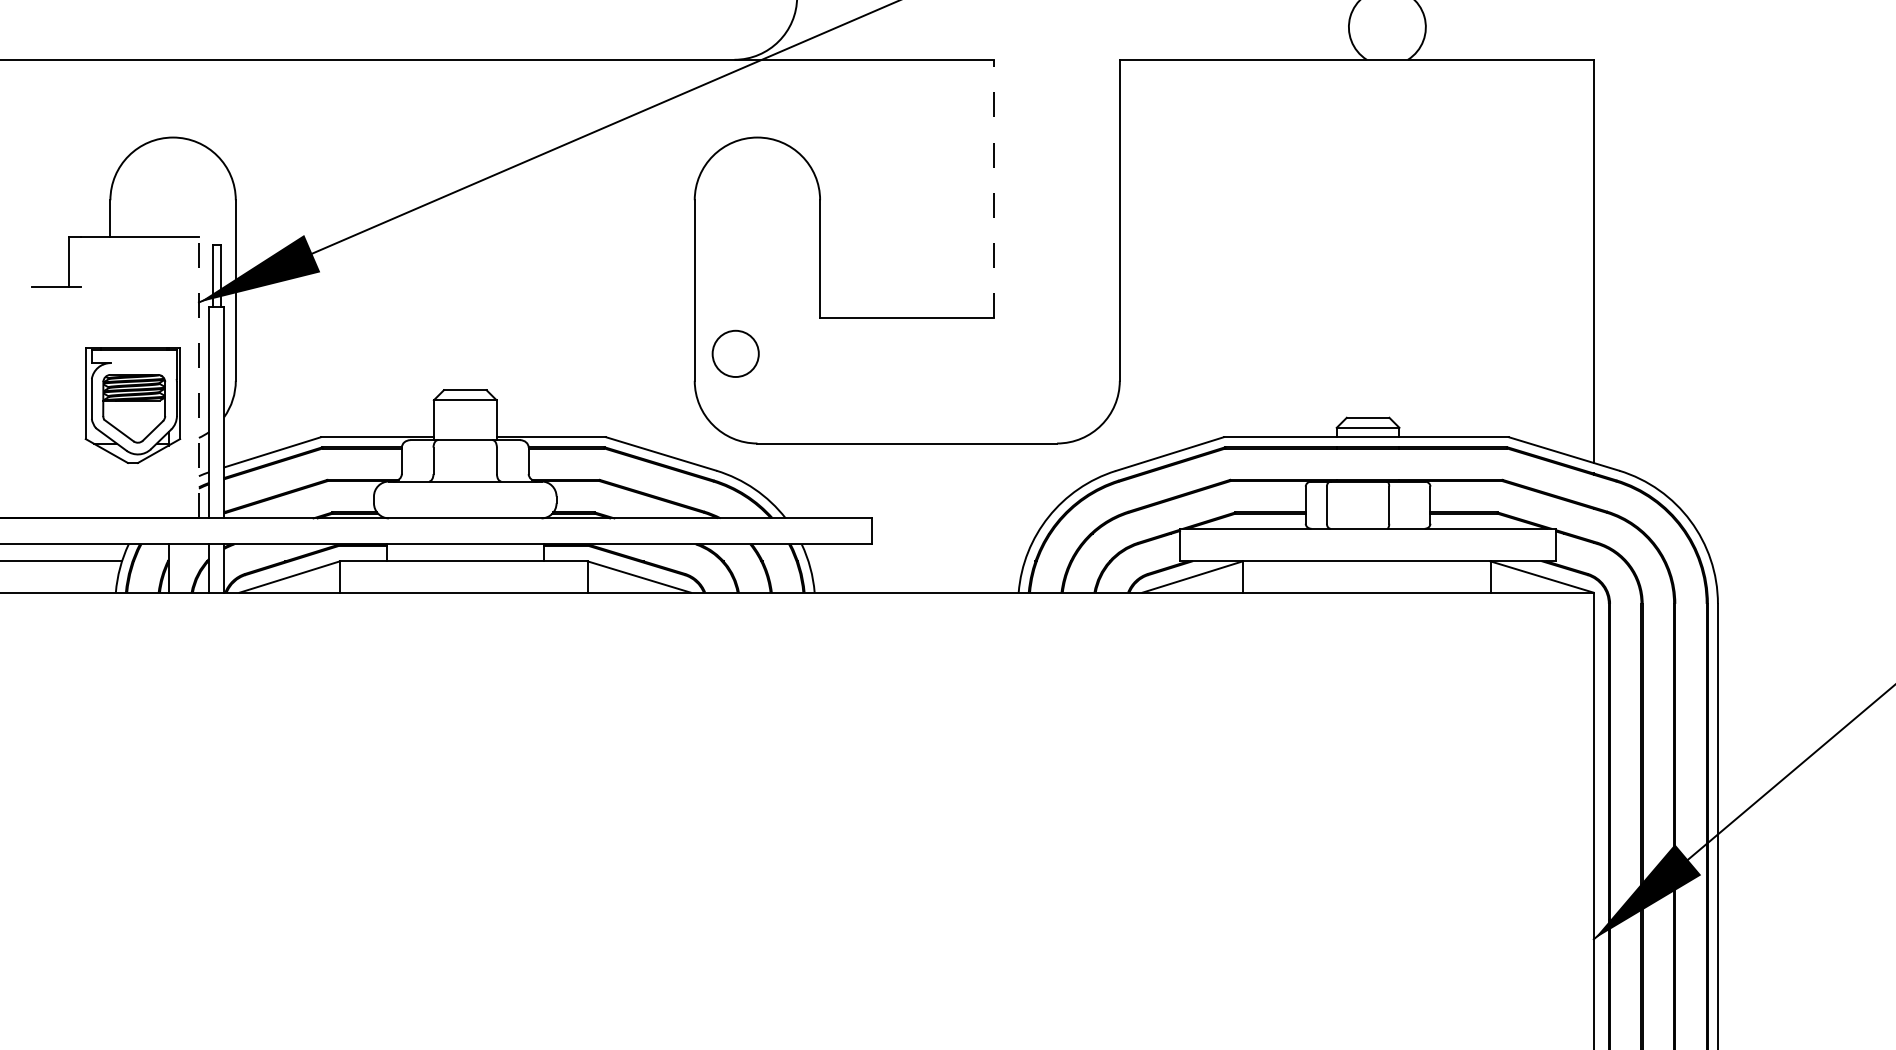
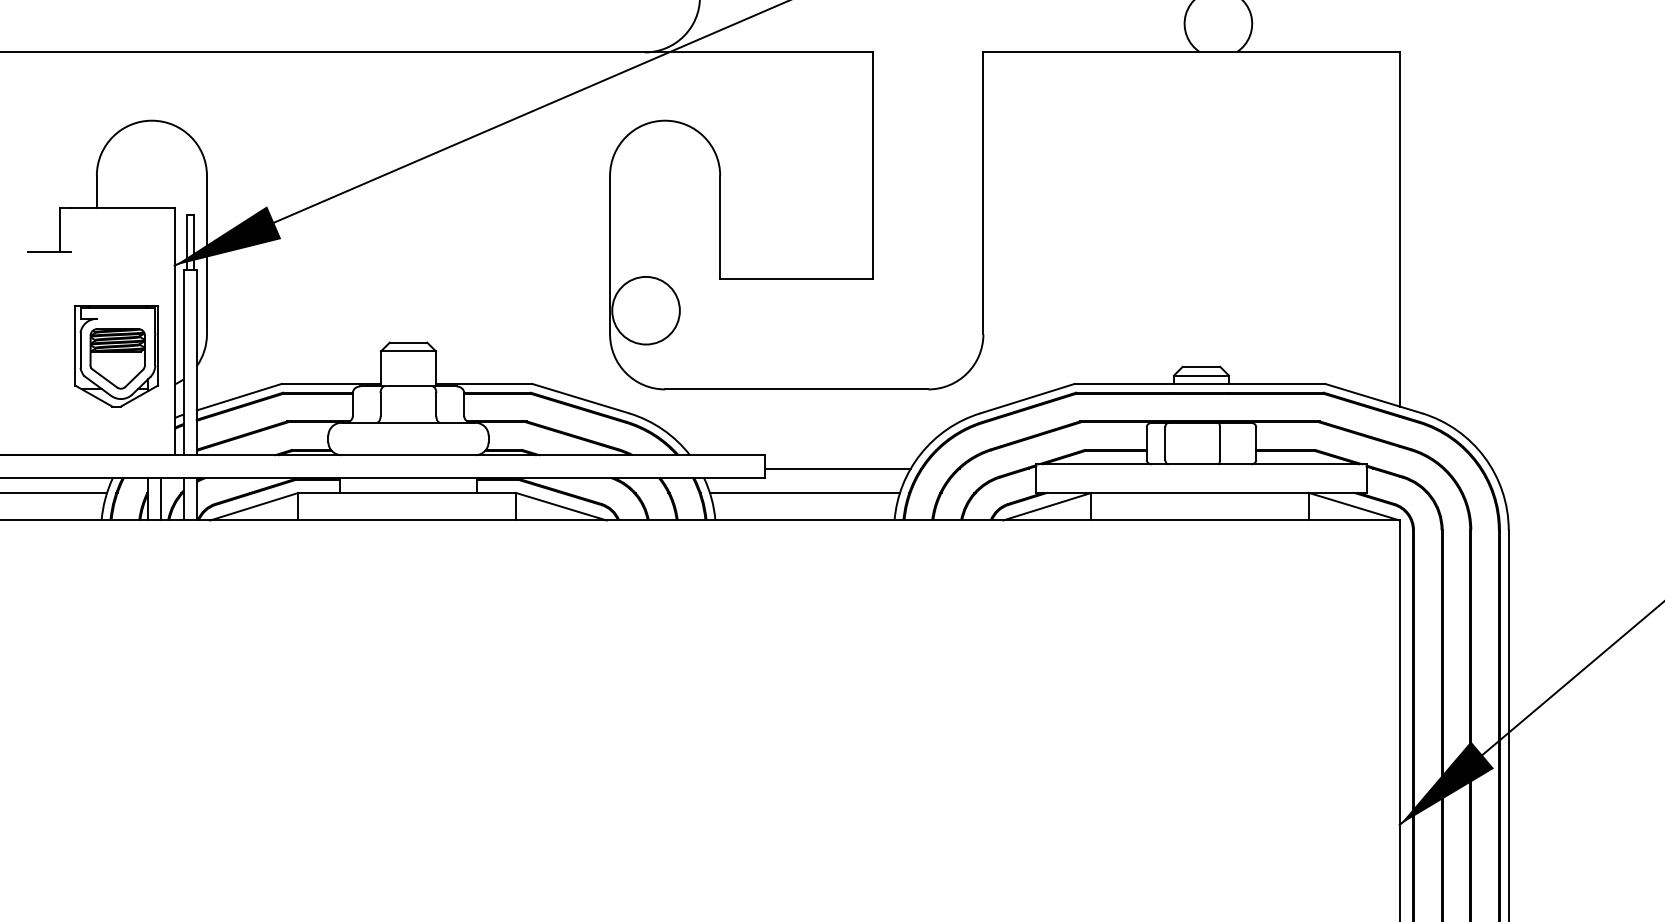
line: (994, 188) -> (873, 165), dashed -> solid
circle: (735, 353) -> (645, 310), size x1.67
line: (198, 377) -> (174, 331), dashed -> solid
line: (954, 533) -> (838, 468), added
line: (916, 561) -> (804, 493), added
line: (183, 568) -> (161, 499), added

